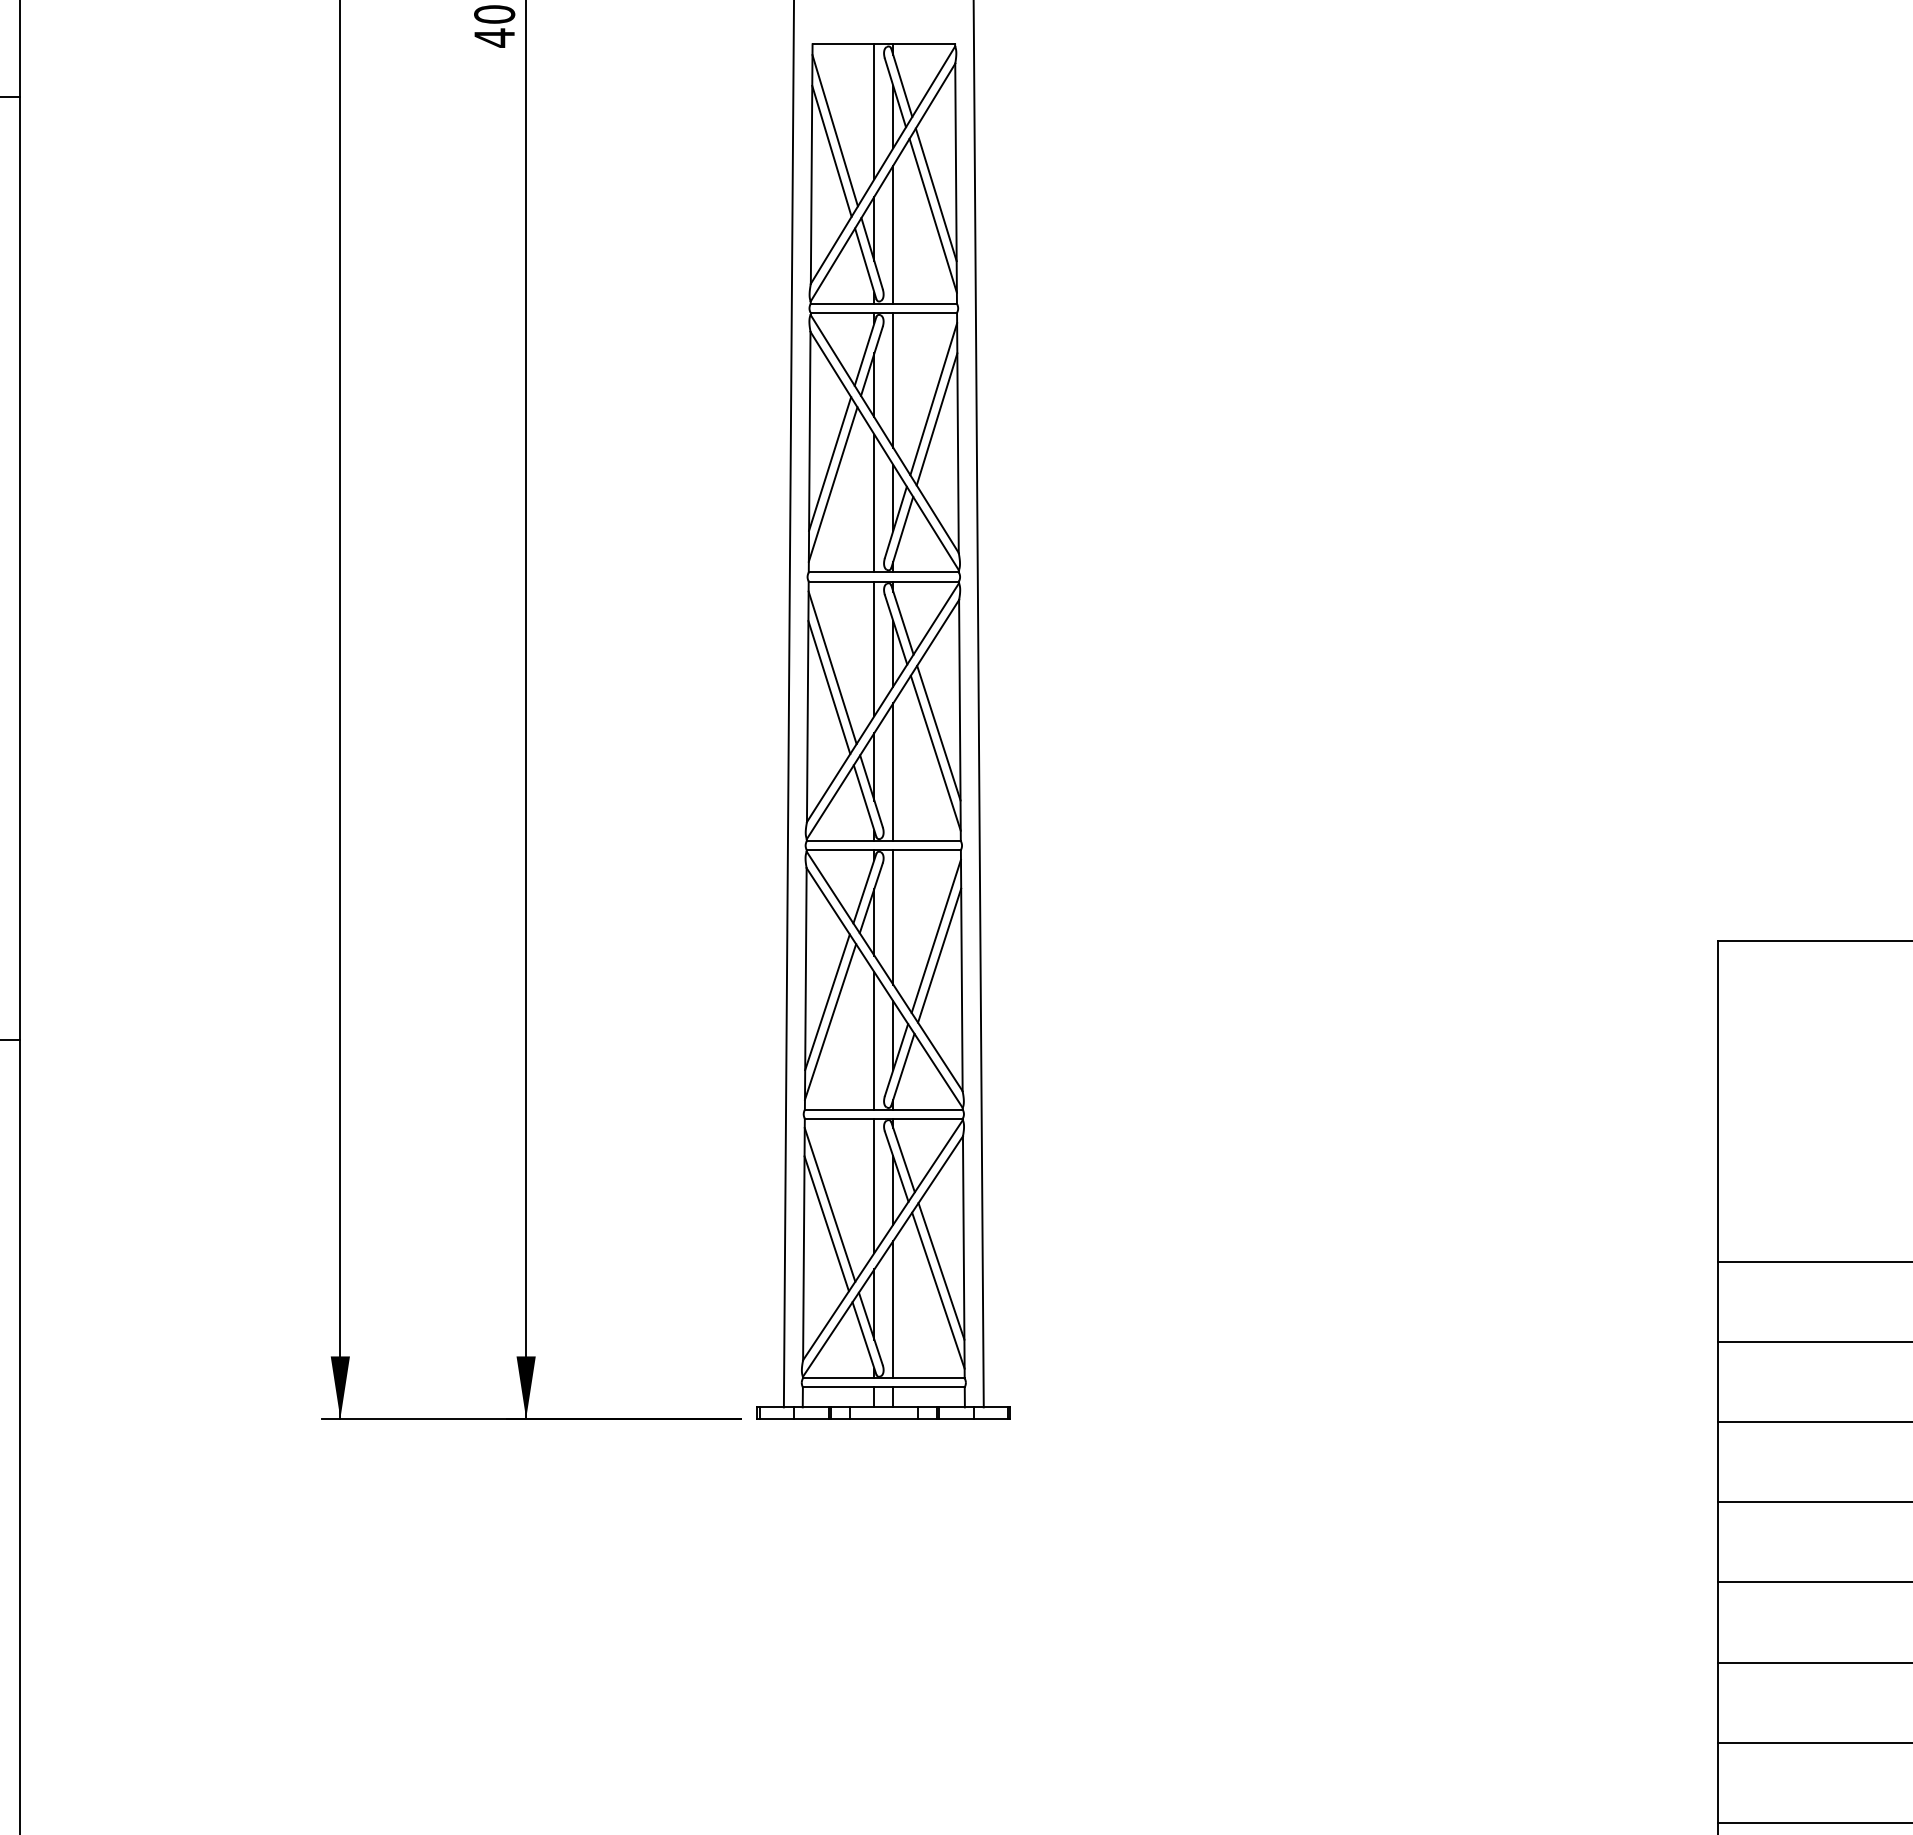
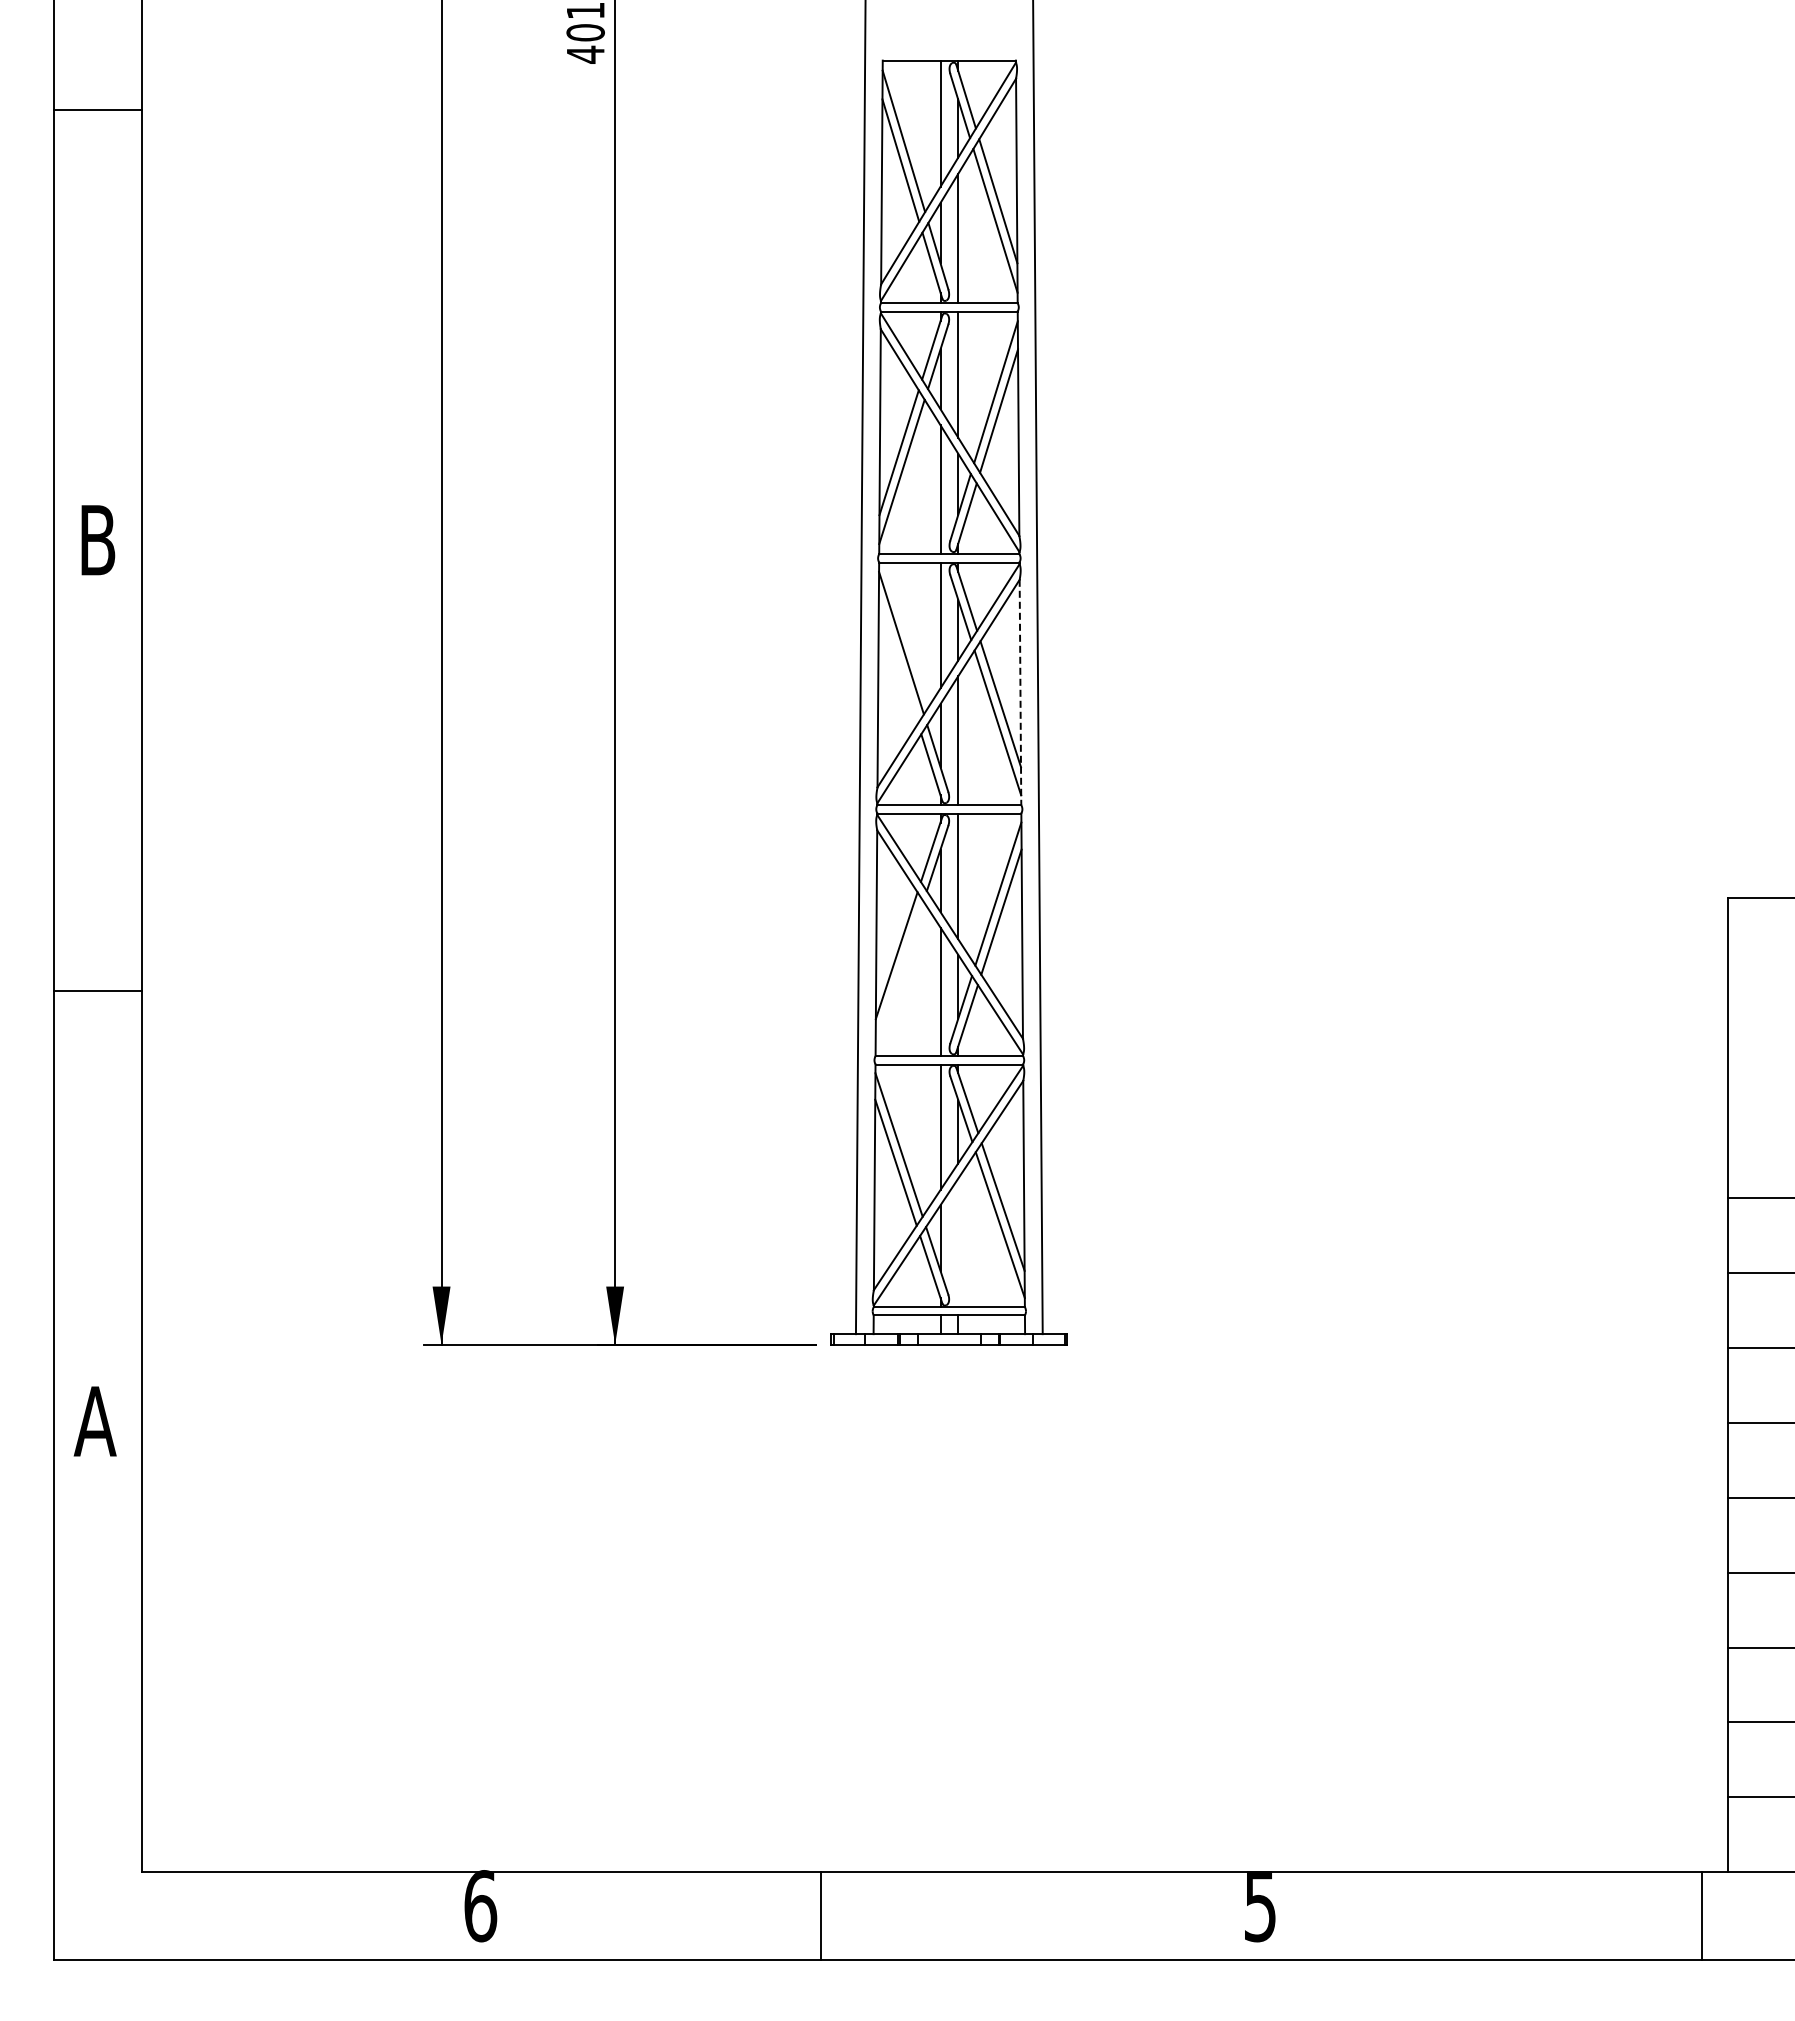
line: (828, 687) -> (897, 661), removed
line: (959, 720) -> (1020, 692), solid -> dashed
line: (830, 1021) -> (899, 973), removed
line: (893, 1309) -> (958, 1242), removed

